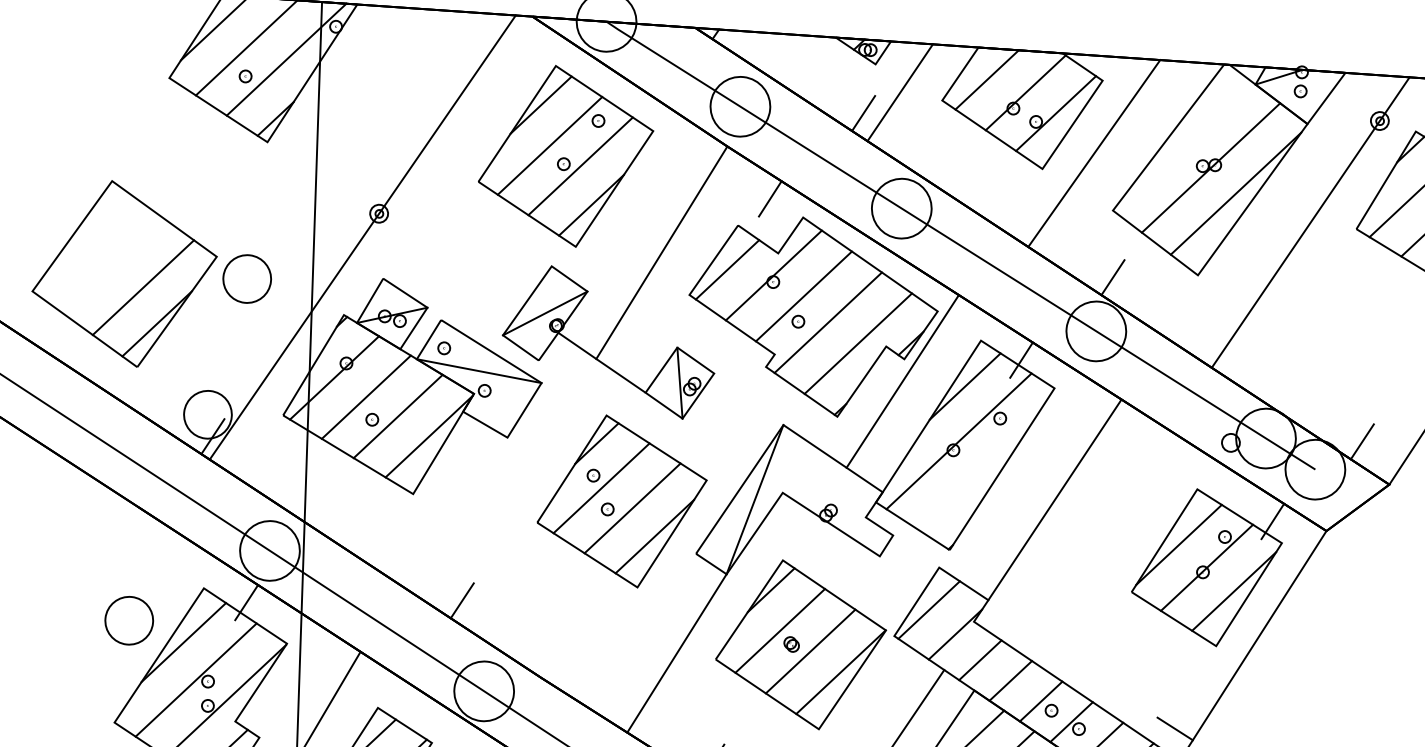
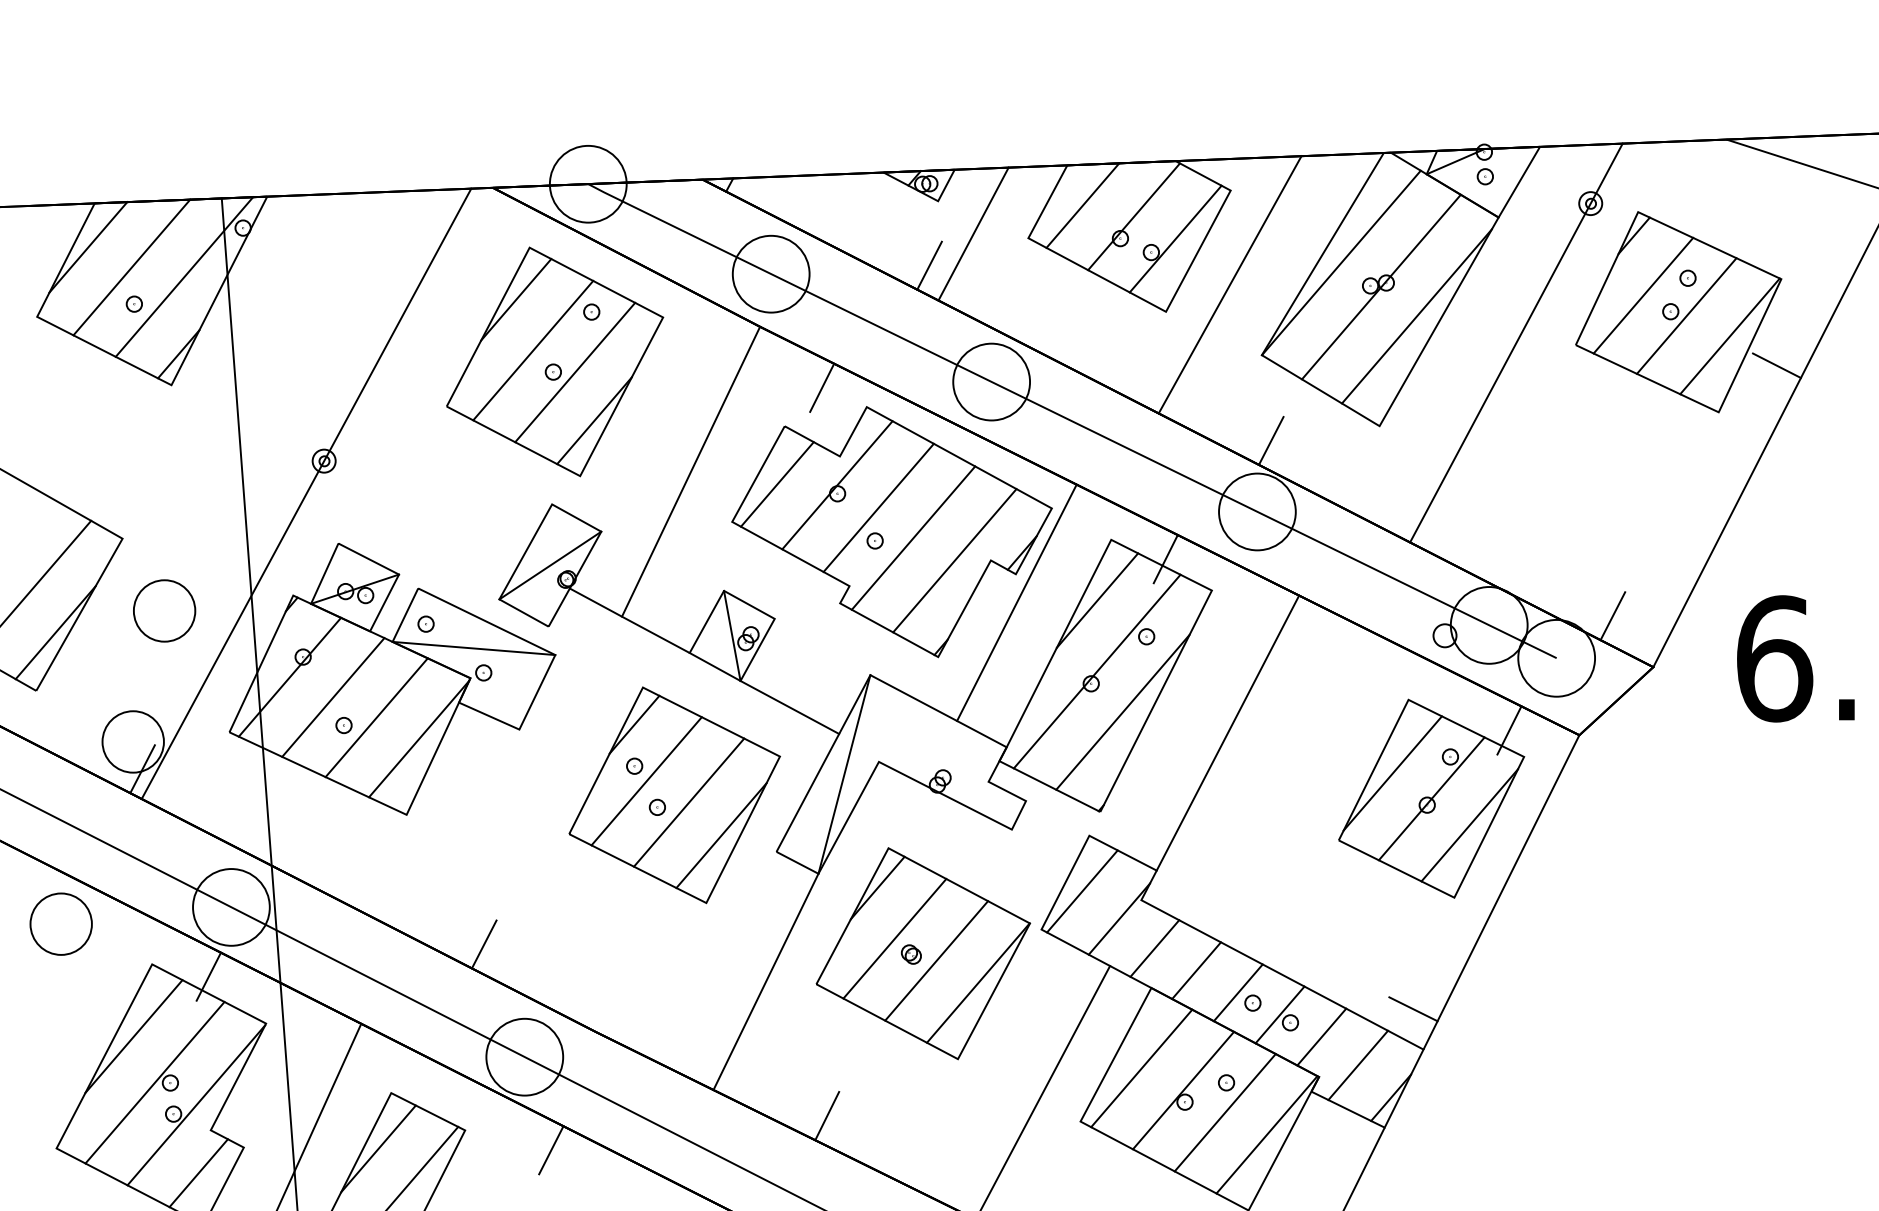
line: (1181, 145) -> (1340, 262), added
part: (247, 278) -> (164, 610), moved
line: (718, 442) -> (789, 706), added
line: (975, 474) -> (1122, 711), added
part: (128, 620) -> (60, 923), moved

